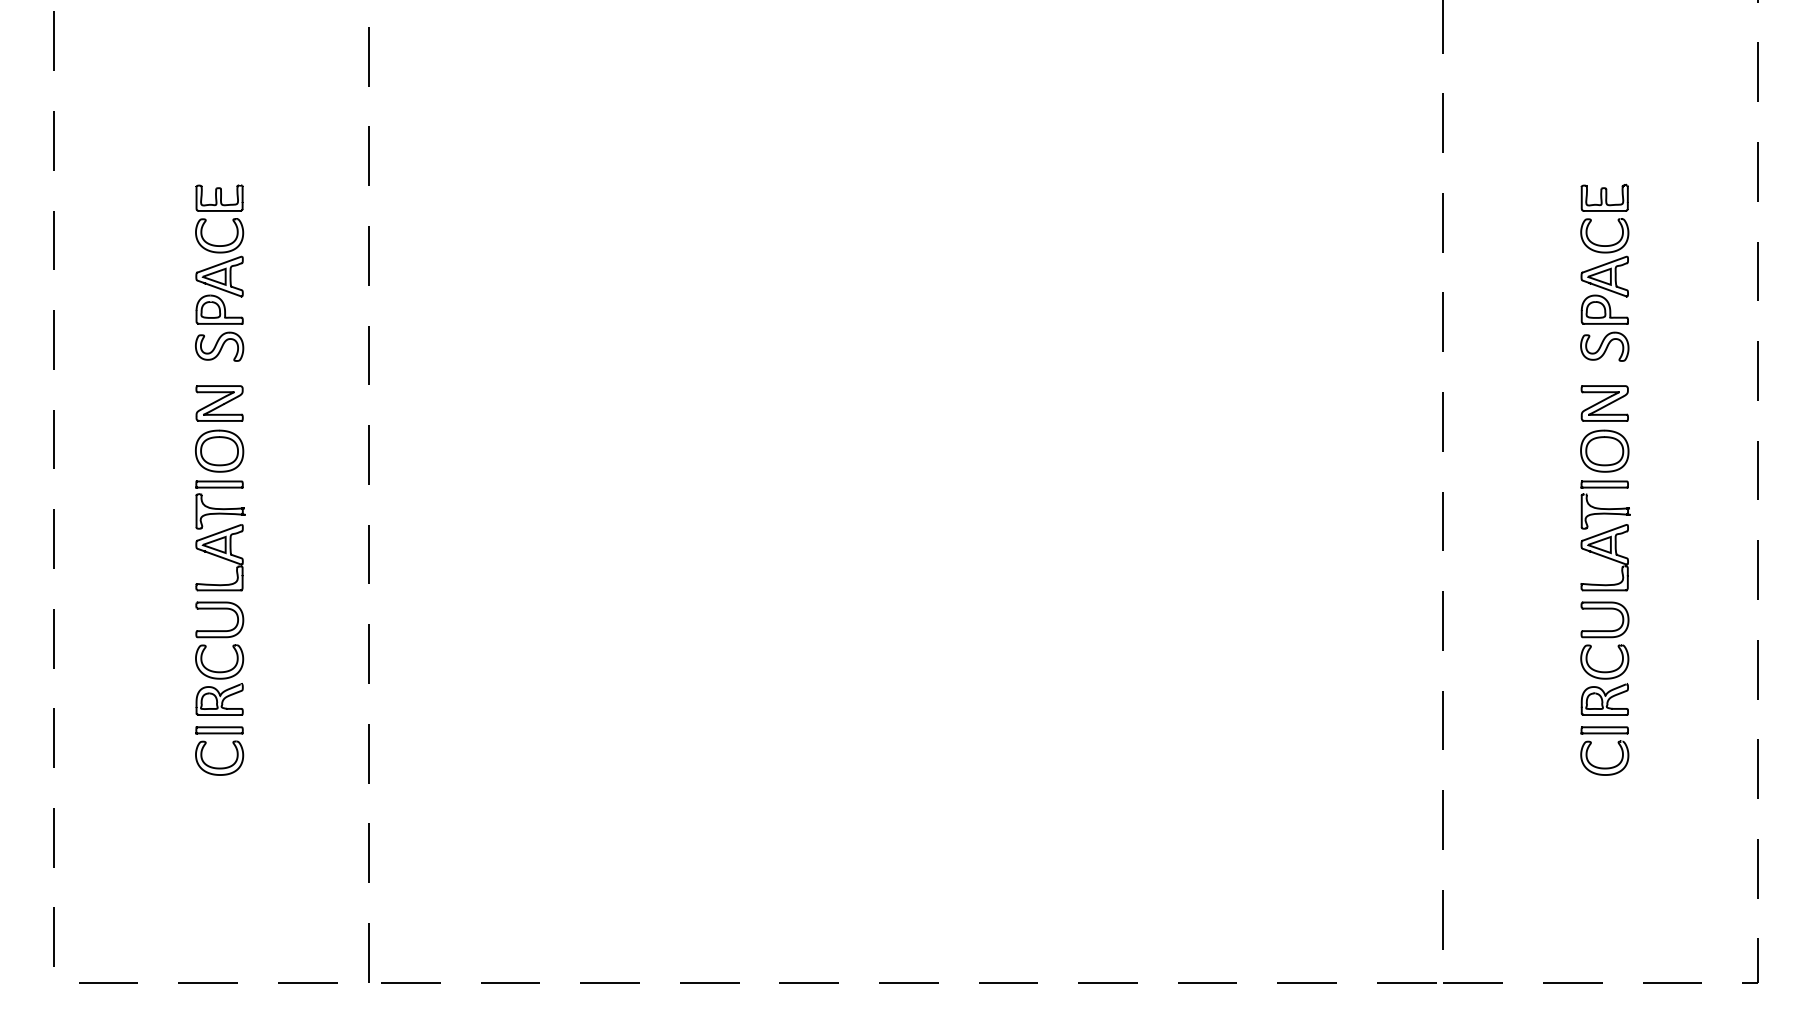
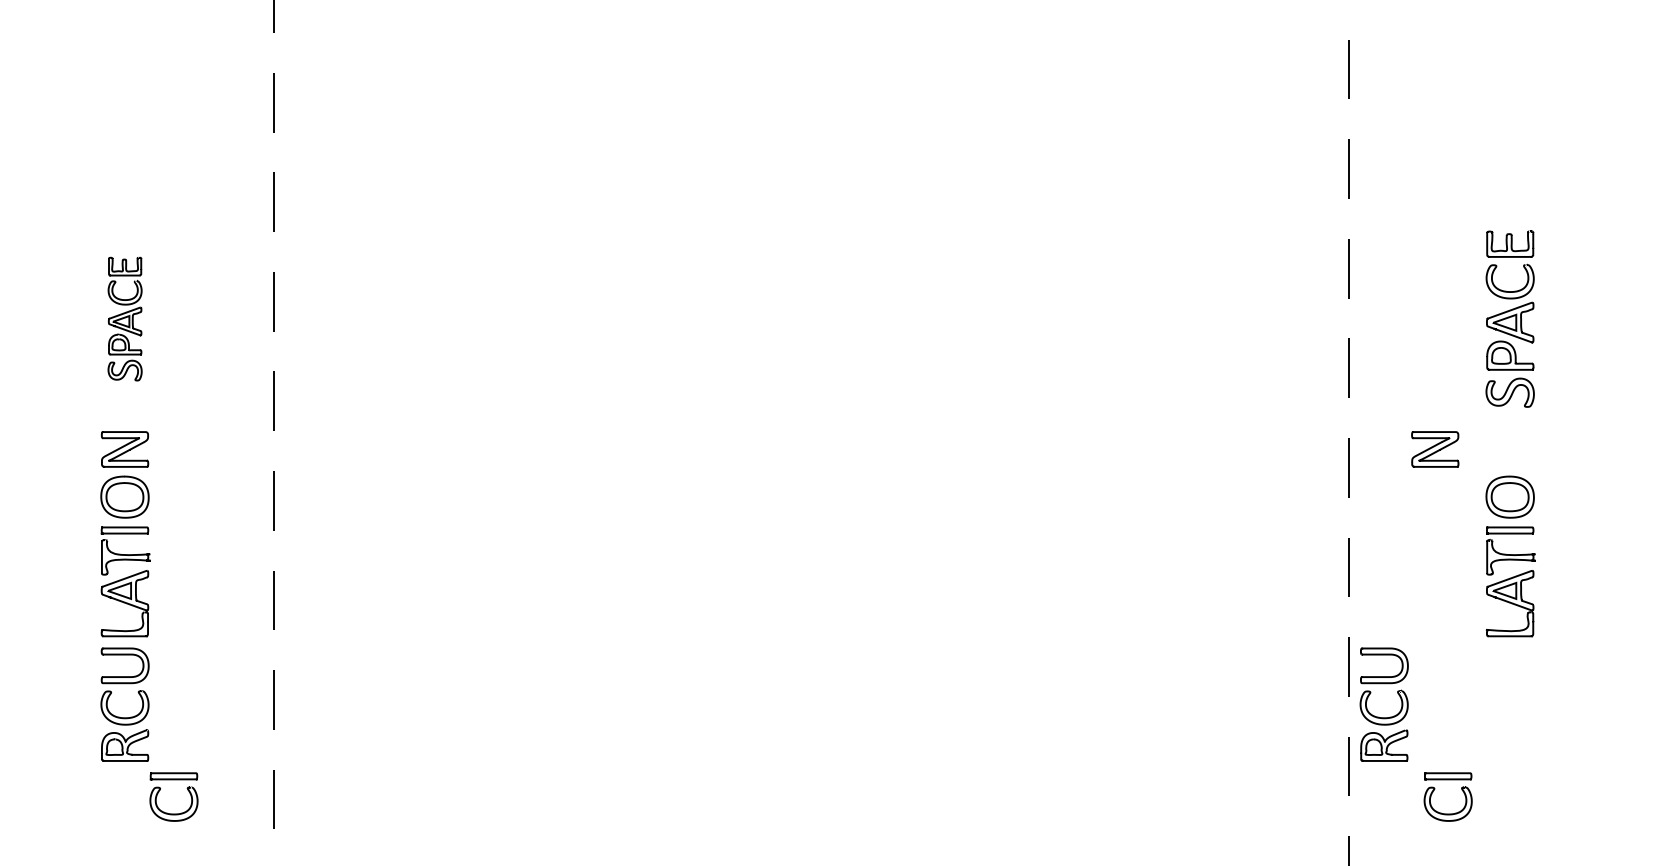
part: (219, 272) -> (124, 318), size x0.7
part: (1604, 403) -> (1434, 449), moved
part: (1599, 670) -> (1378, 716), moved
part: (206, 744) -> (160, 790), moved
part: (1591, 744) -> (1434, 790), moved

